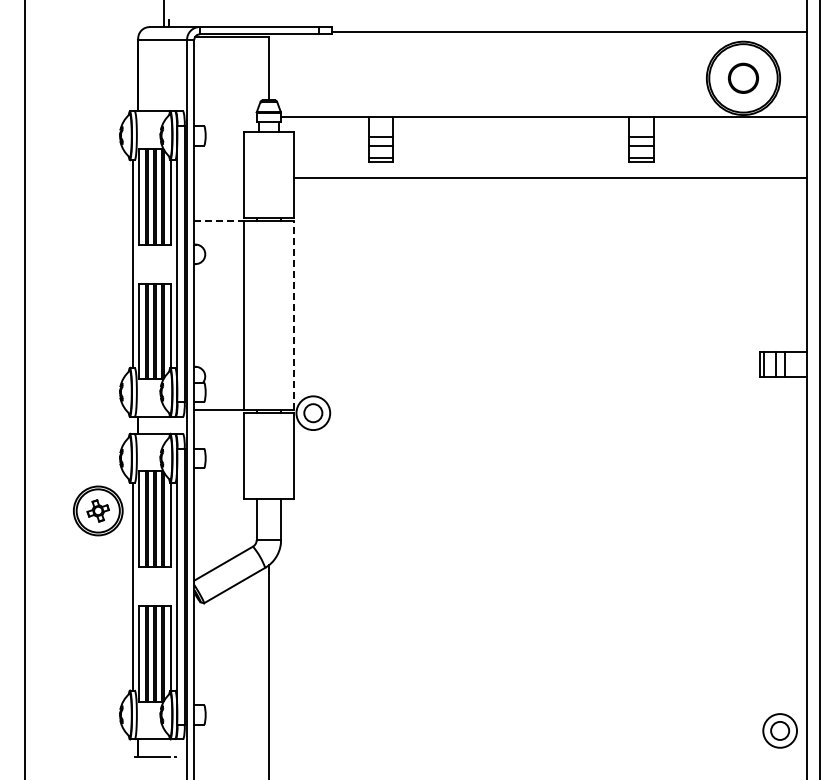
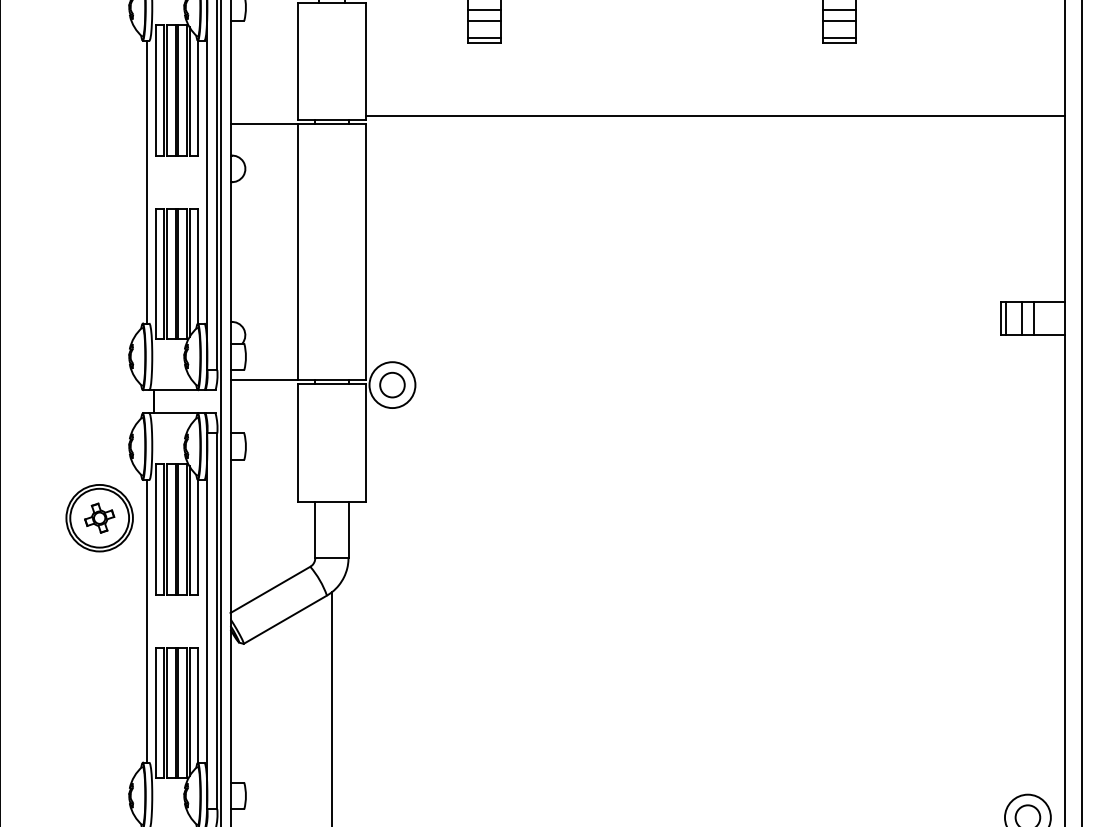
line: (550, 178) -> (715, 115), moved
line: (219, 221) -> (264, 124), dashed -> solid
line: (293, 314) -> (365, 250), dashed -> solid

